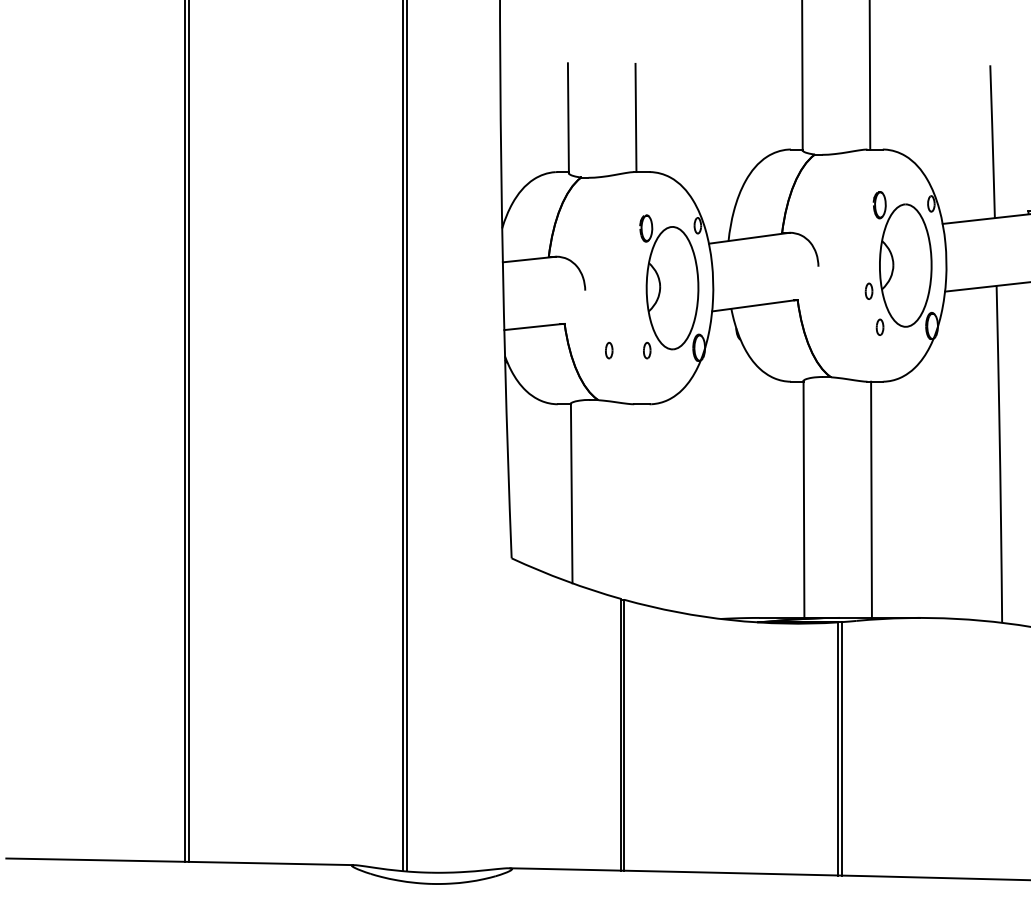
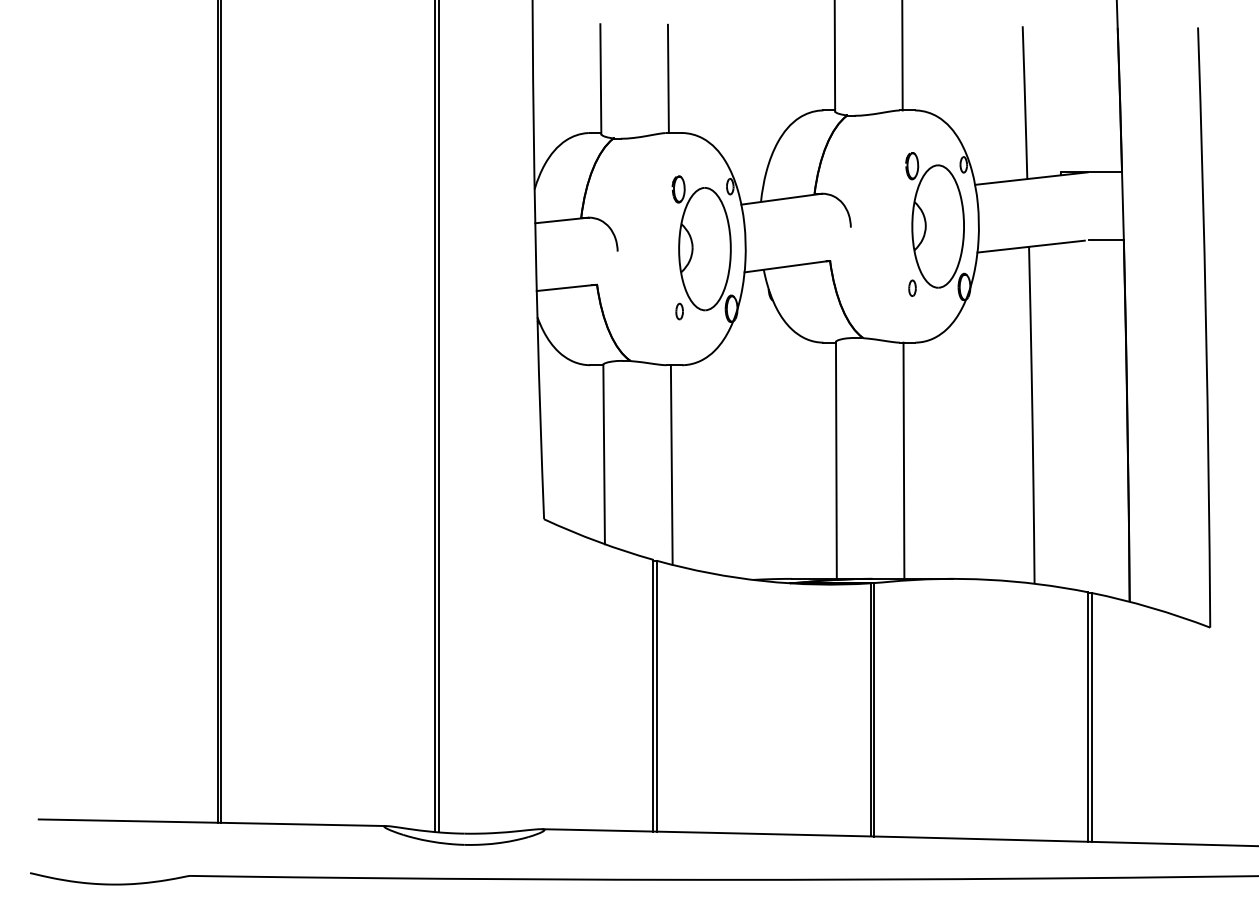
part: (869, 290) -> (901, 251), removed
part: (609, 350) -> (641, 311), removed
line: (639, 503) -> (671, 464), added

